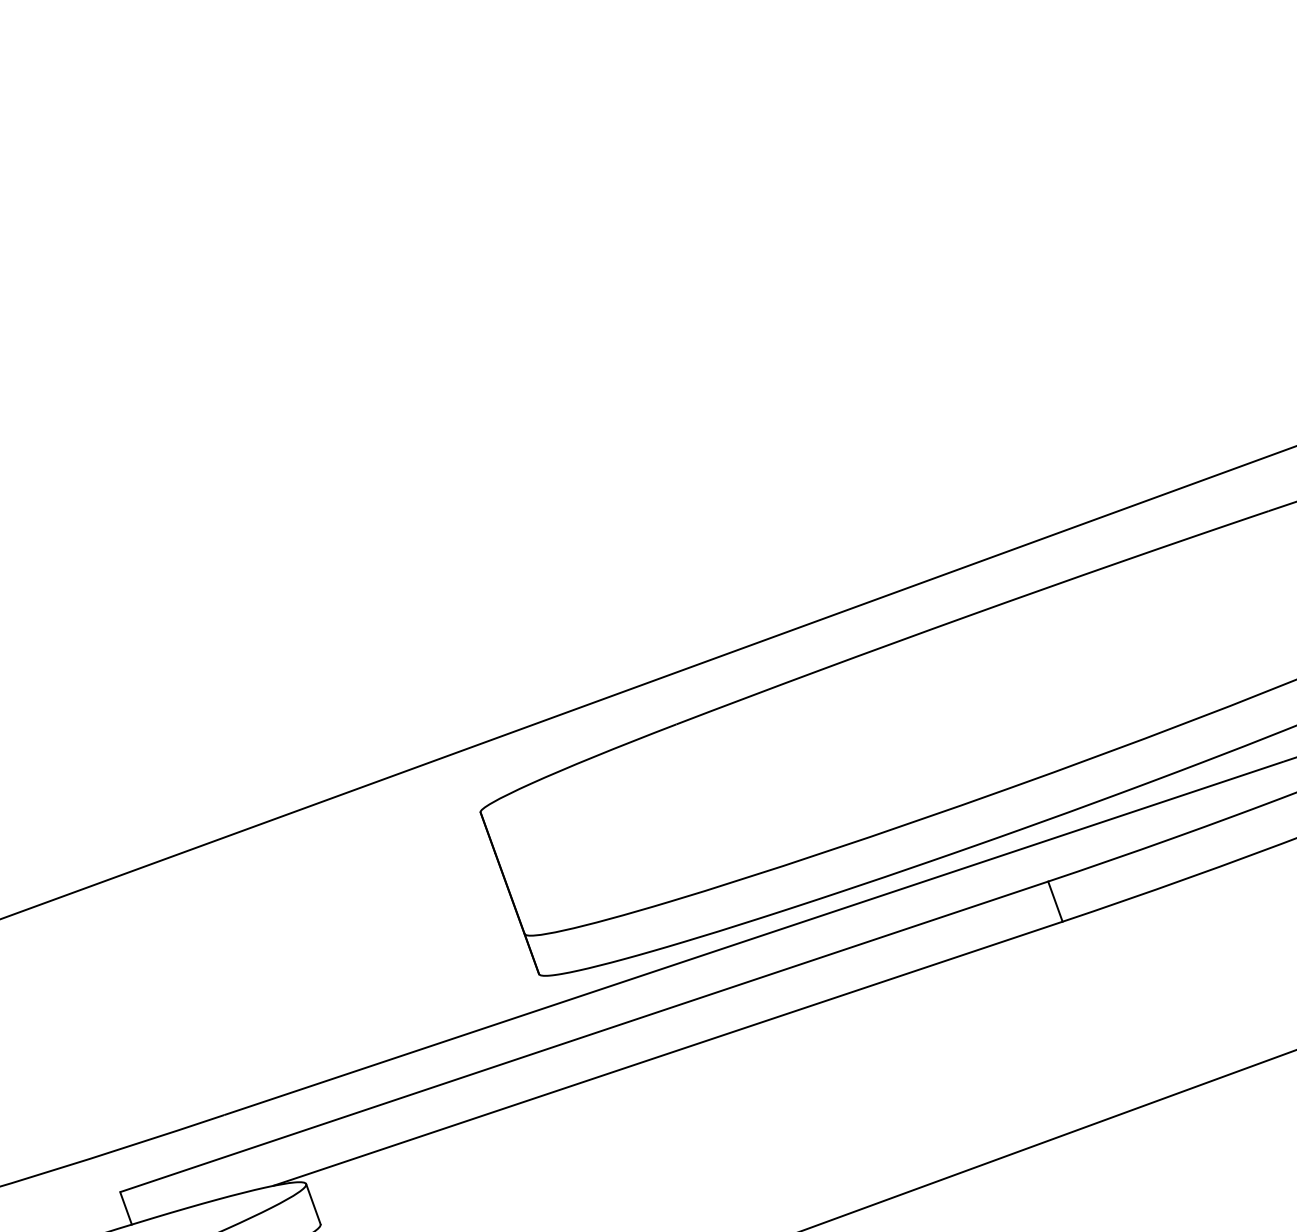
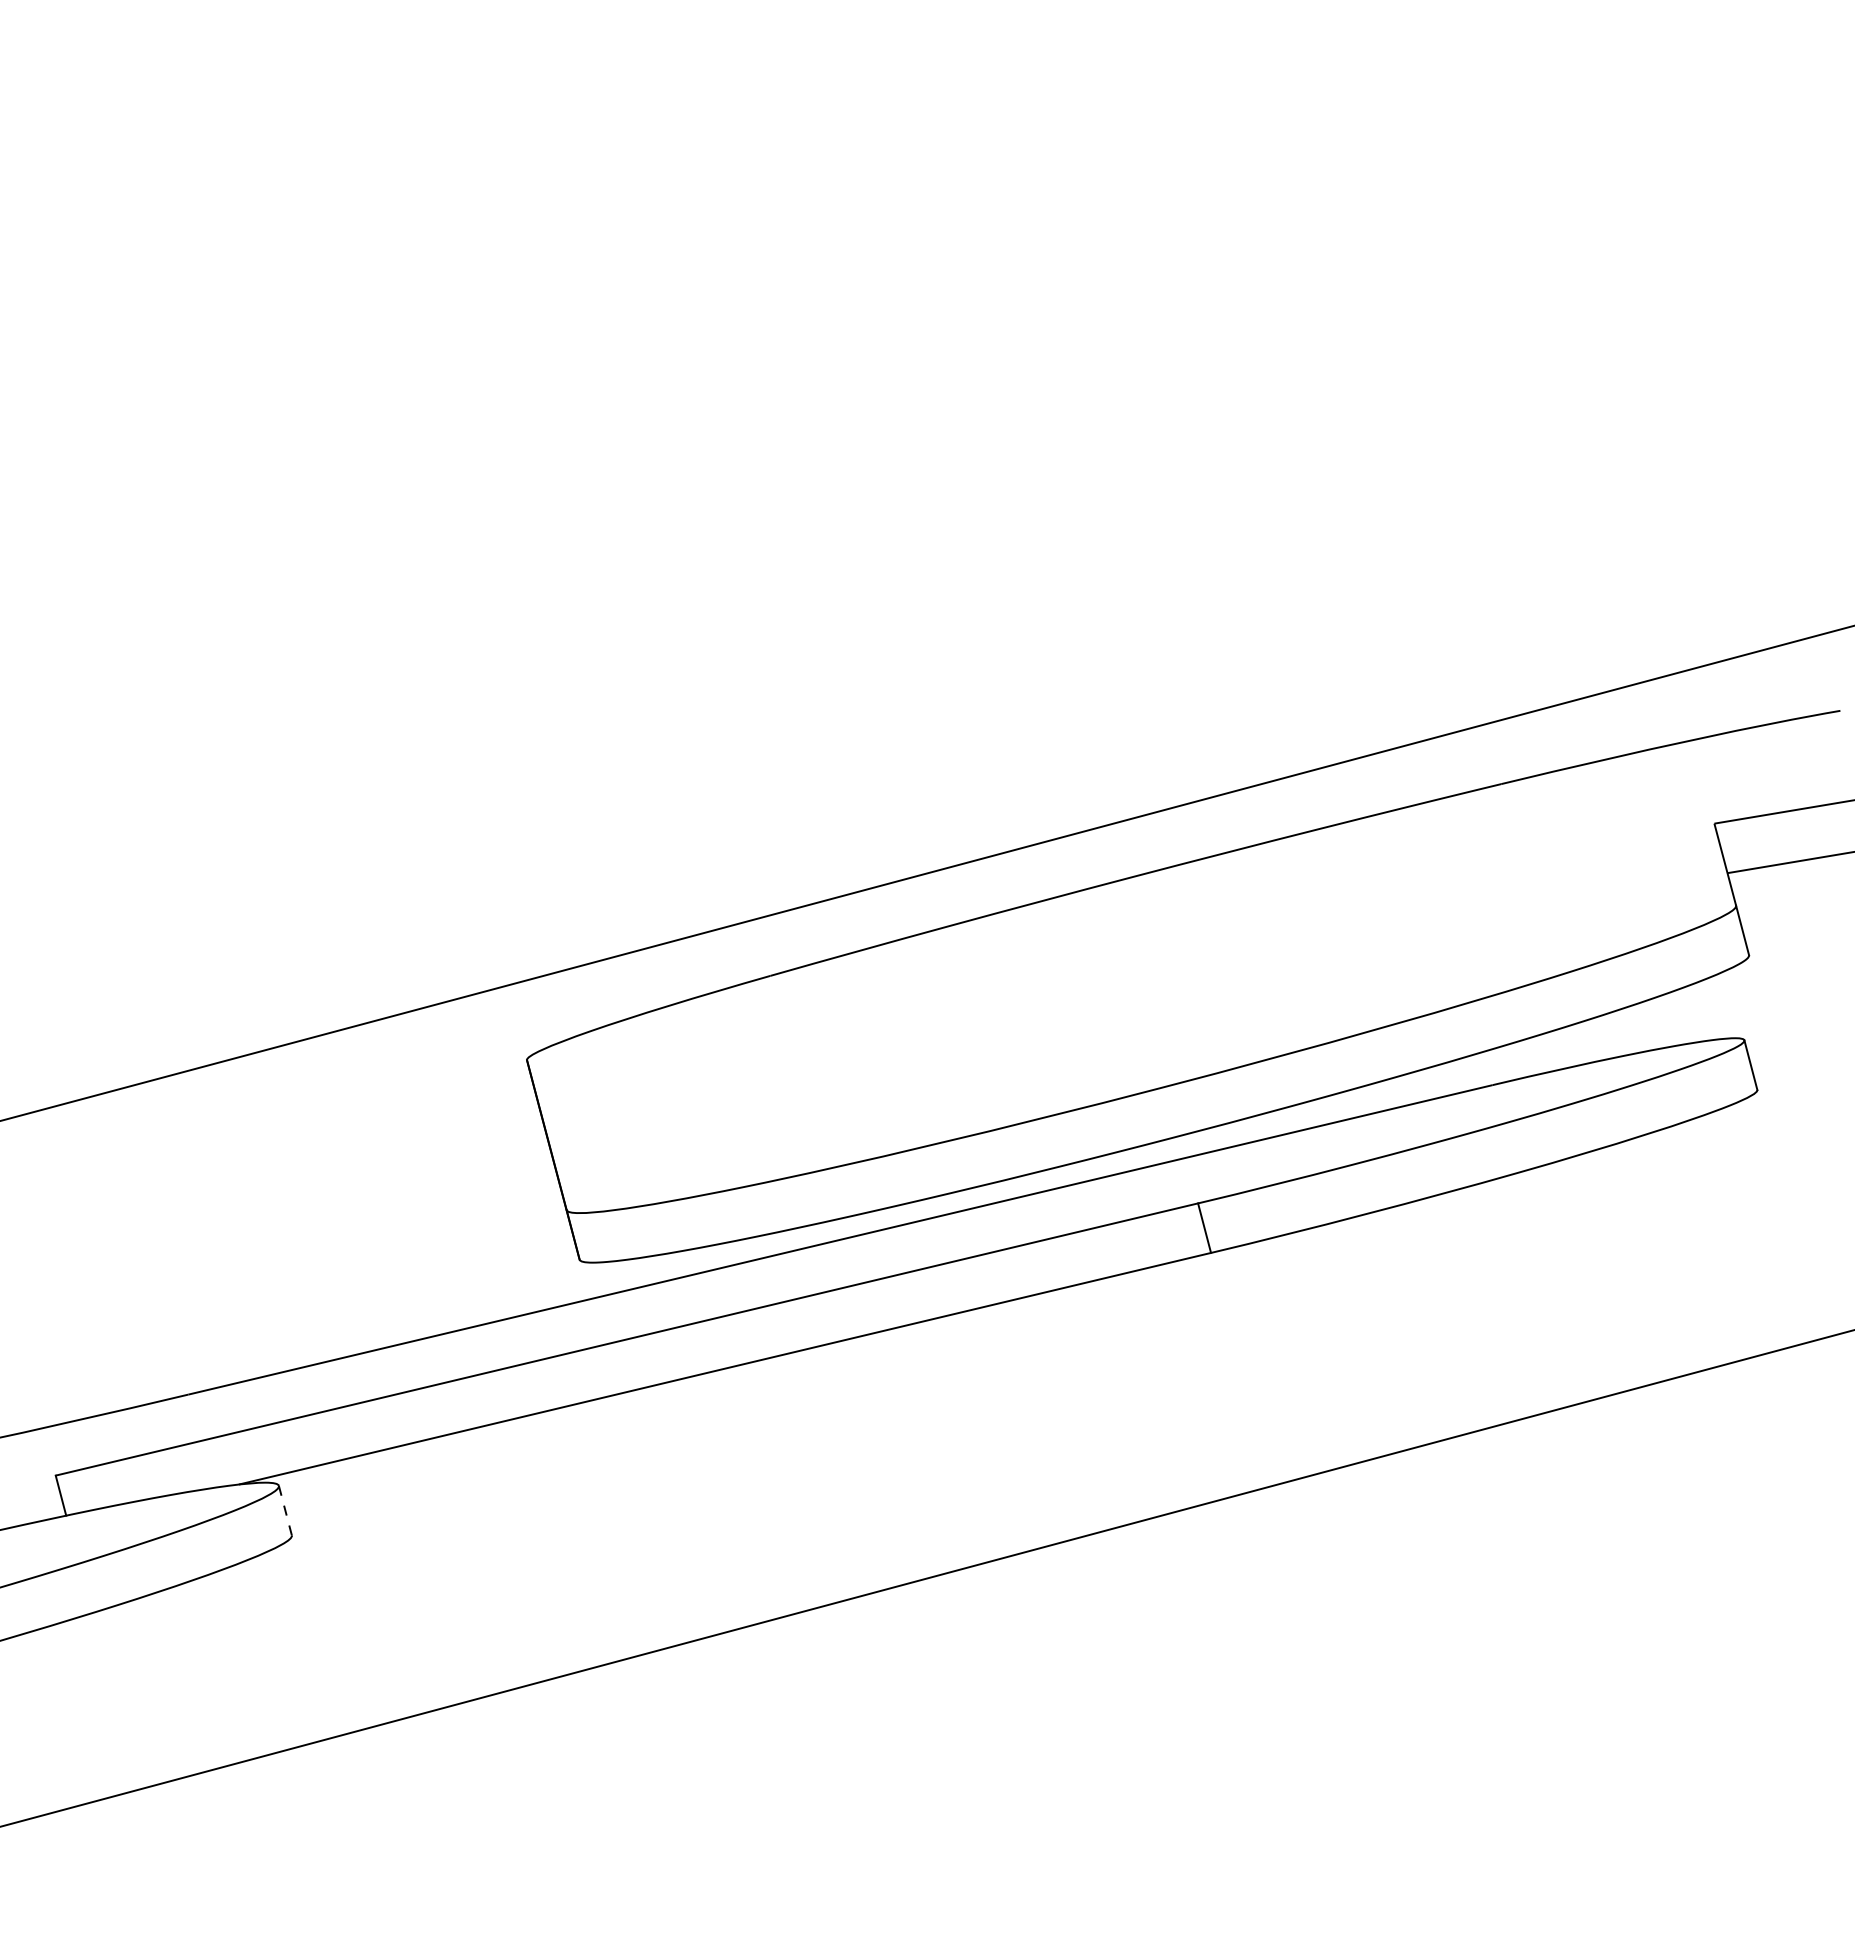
line: (313, 1204) -> (285, 1510), solid -> dashed

